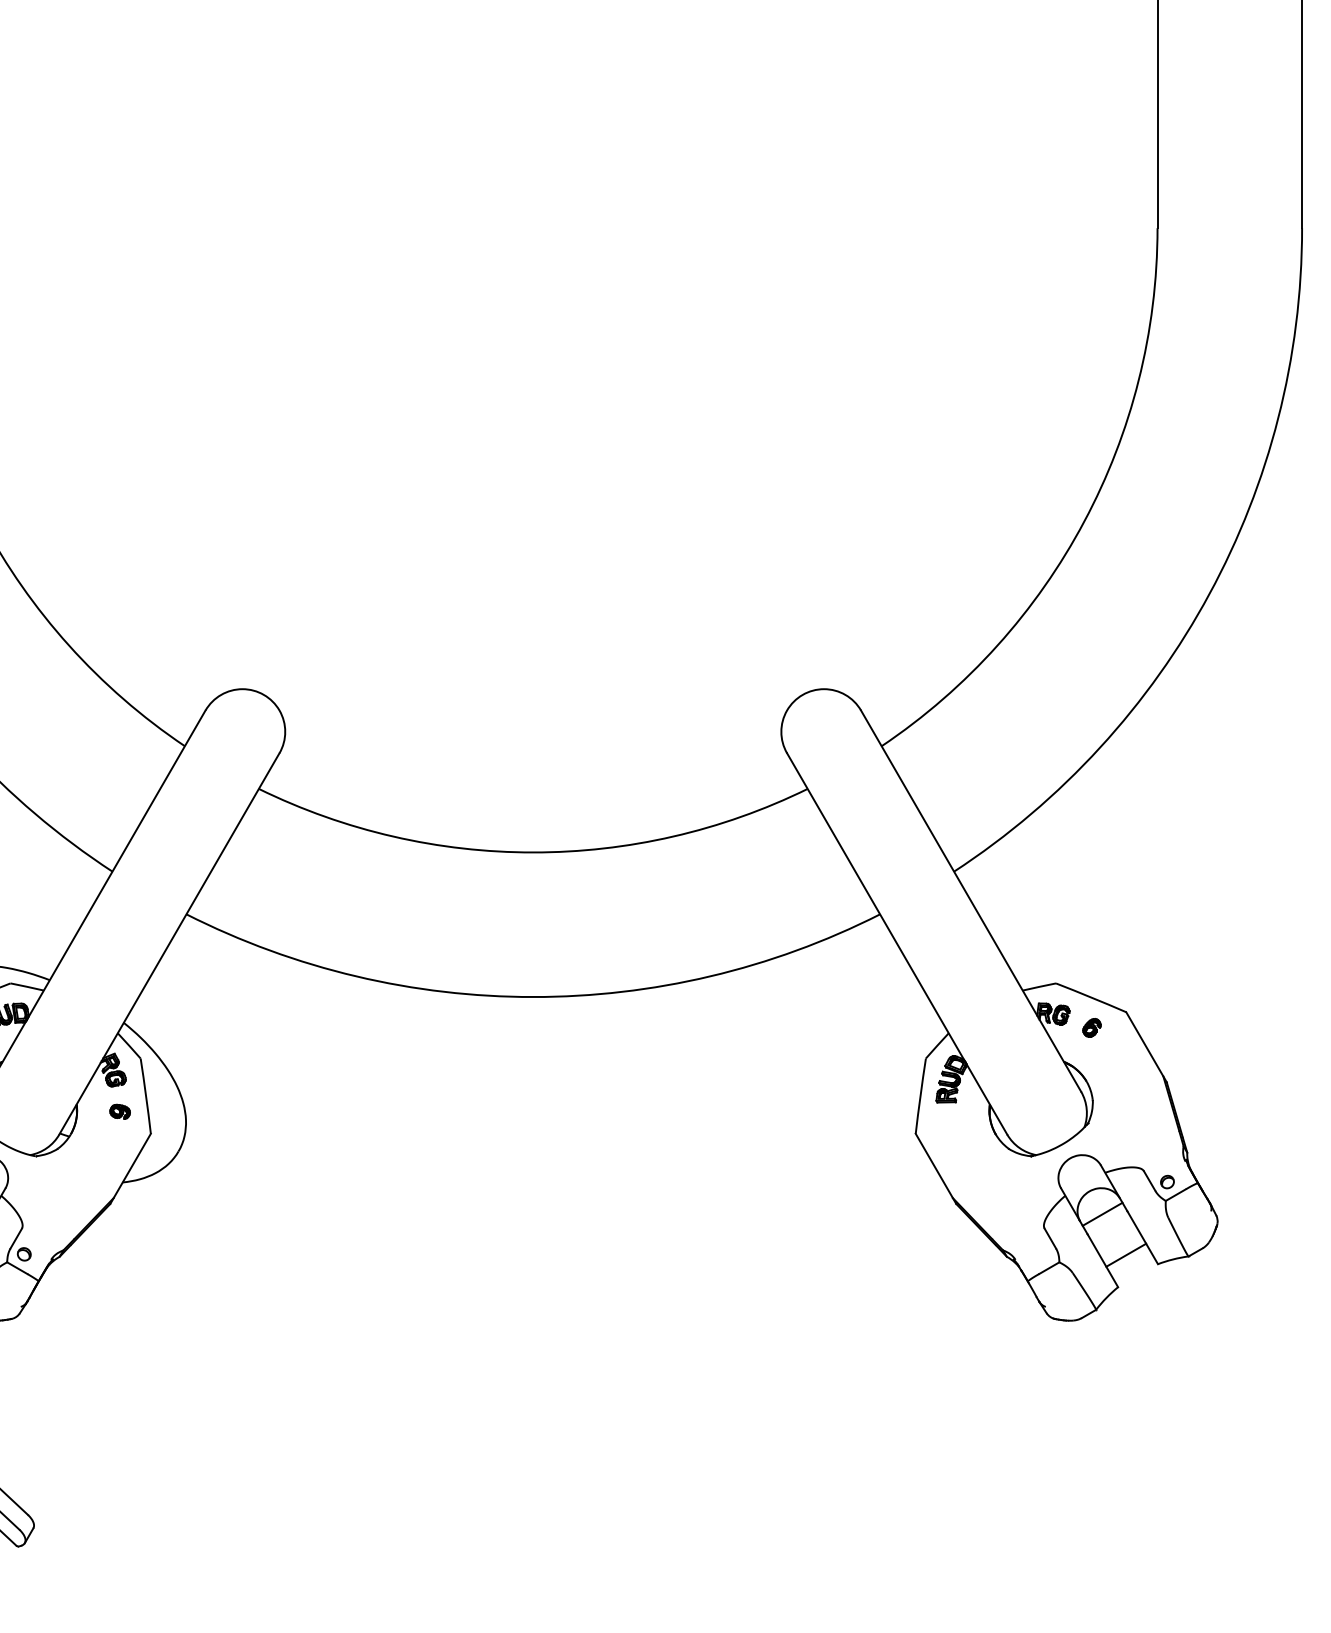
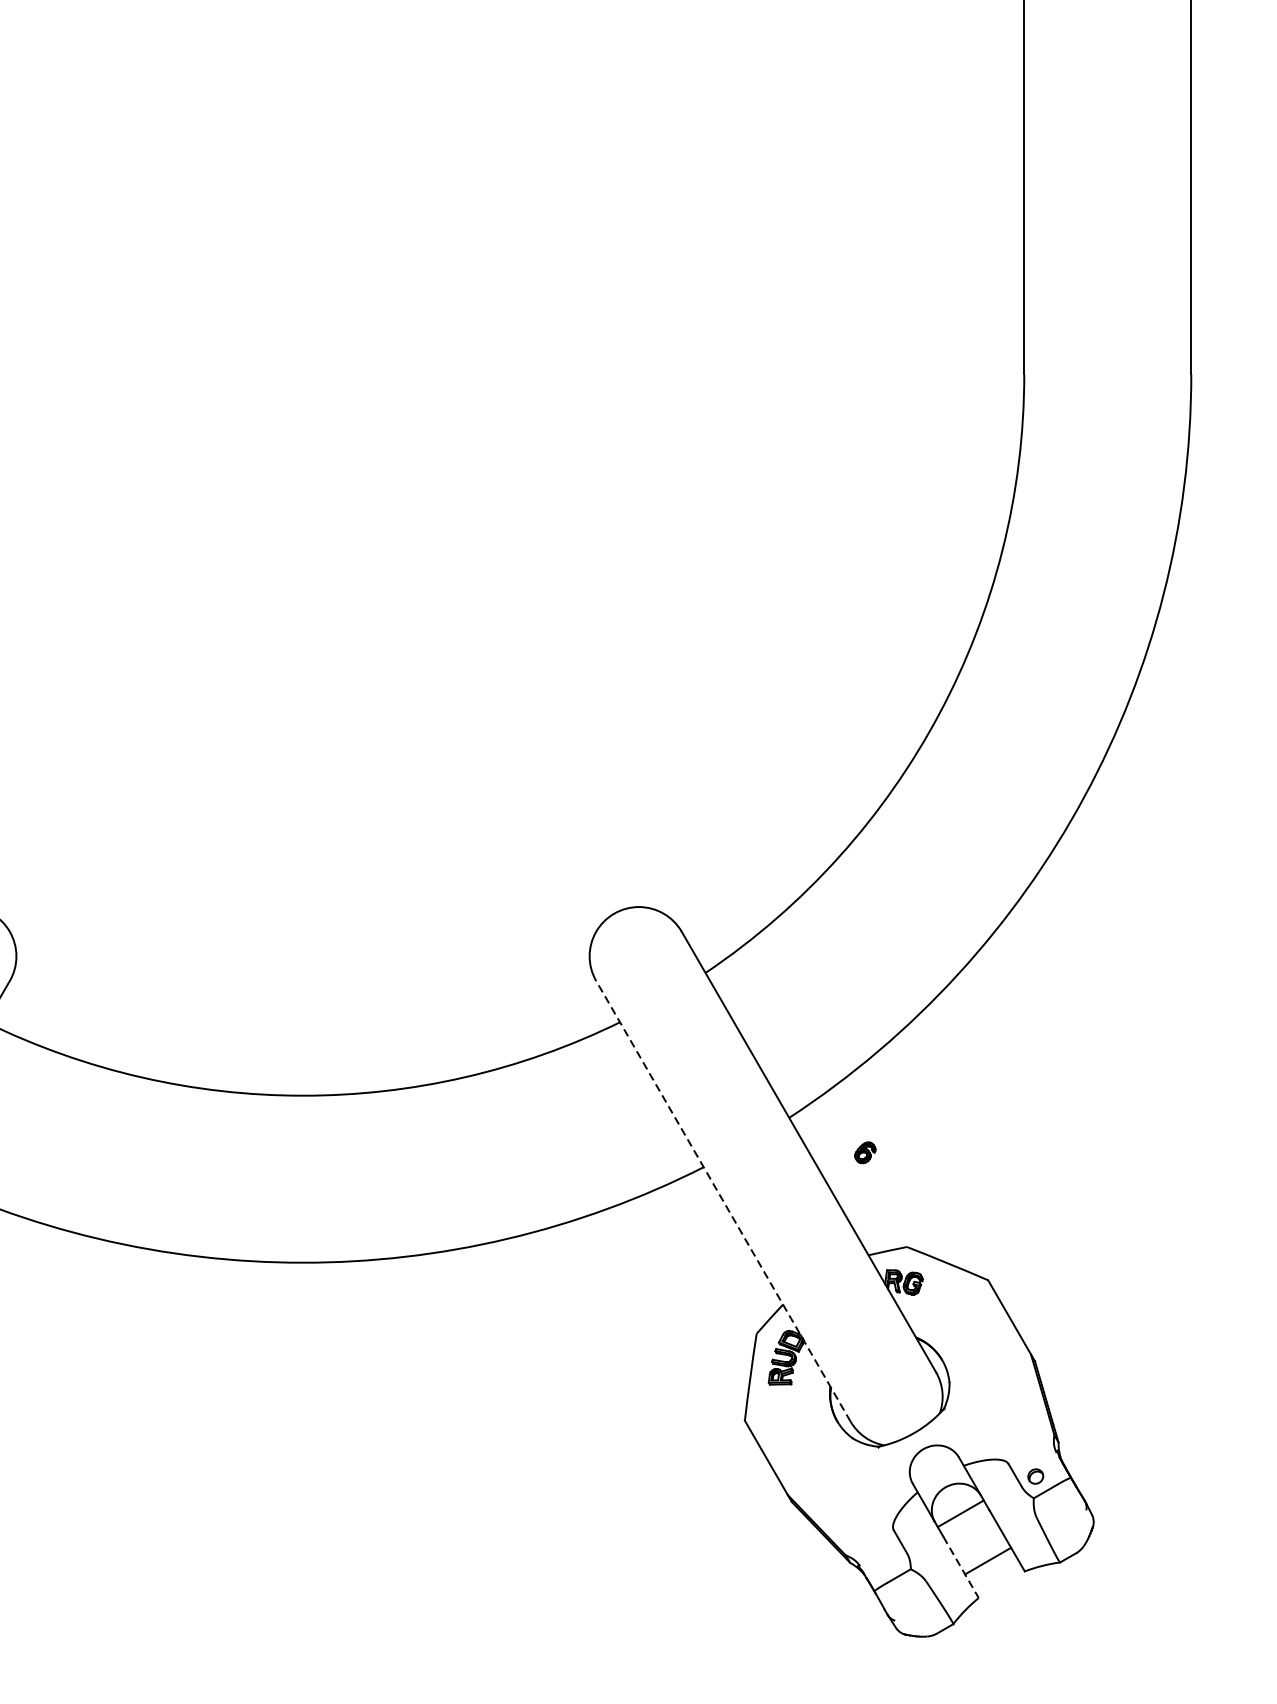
line: (896, 943) -> (722, 1200), solid -> dashed
part: (1091, 1027) -> (864, 1152), moved
line: (1102, 1260) -> (960, 1567), solid -> dashed

